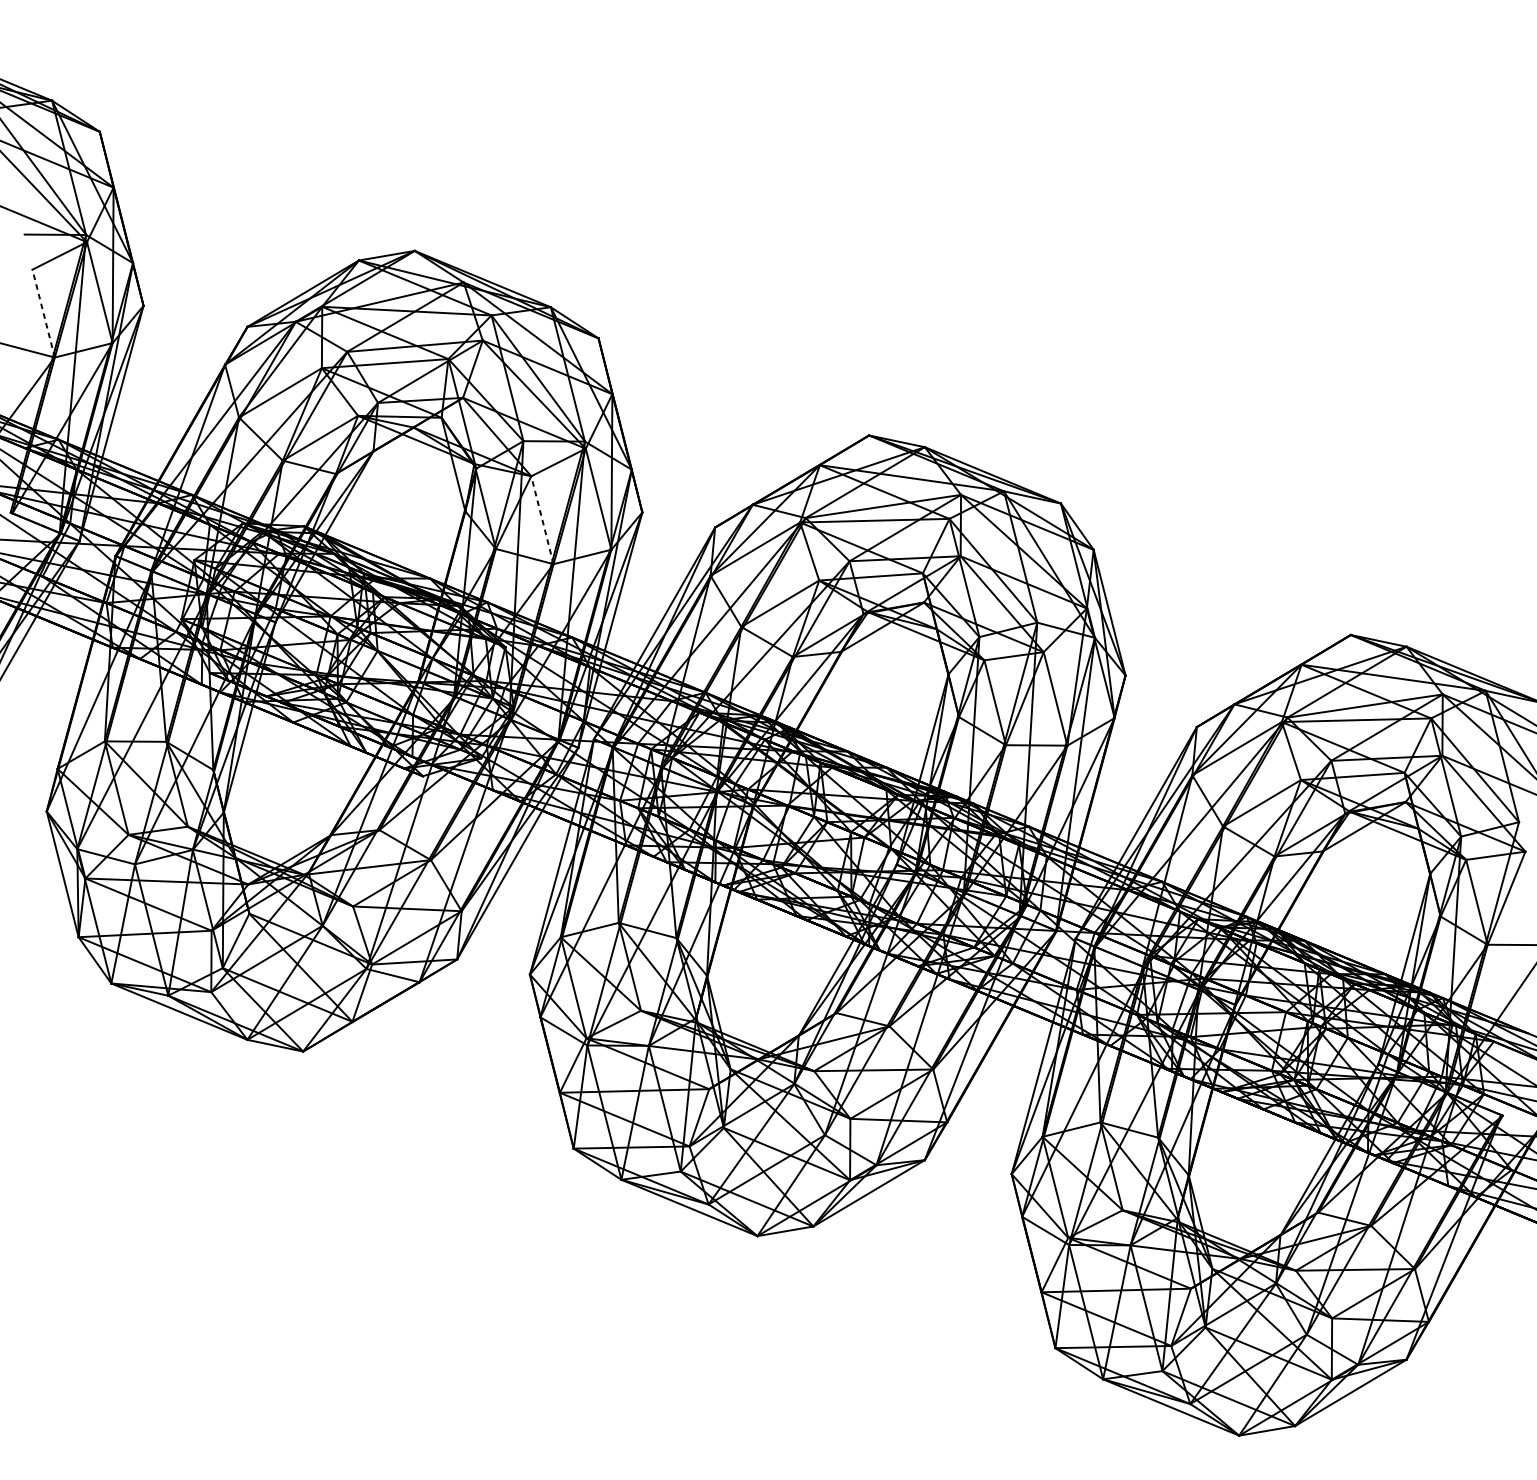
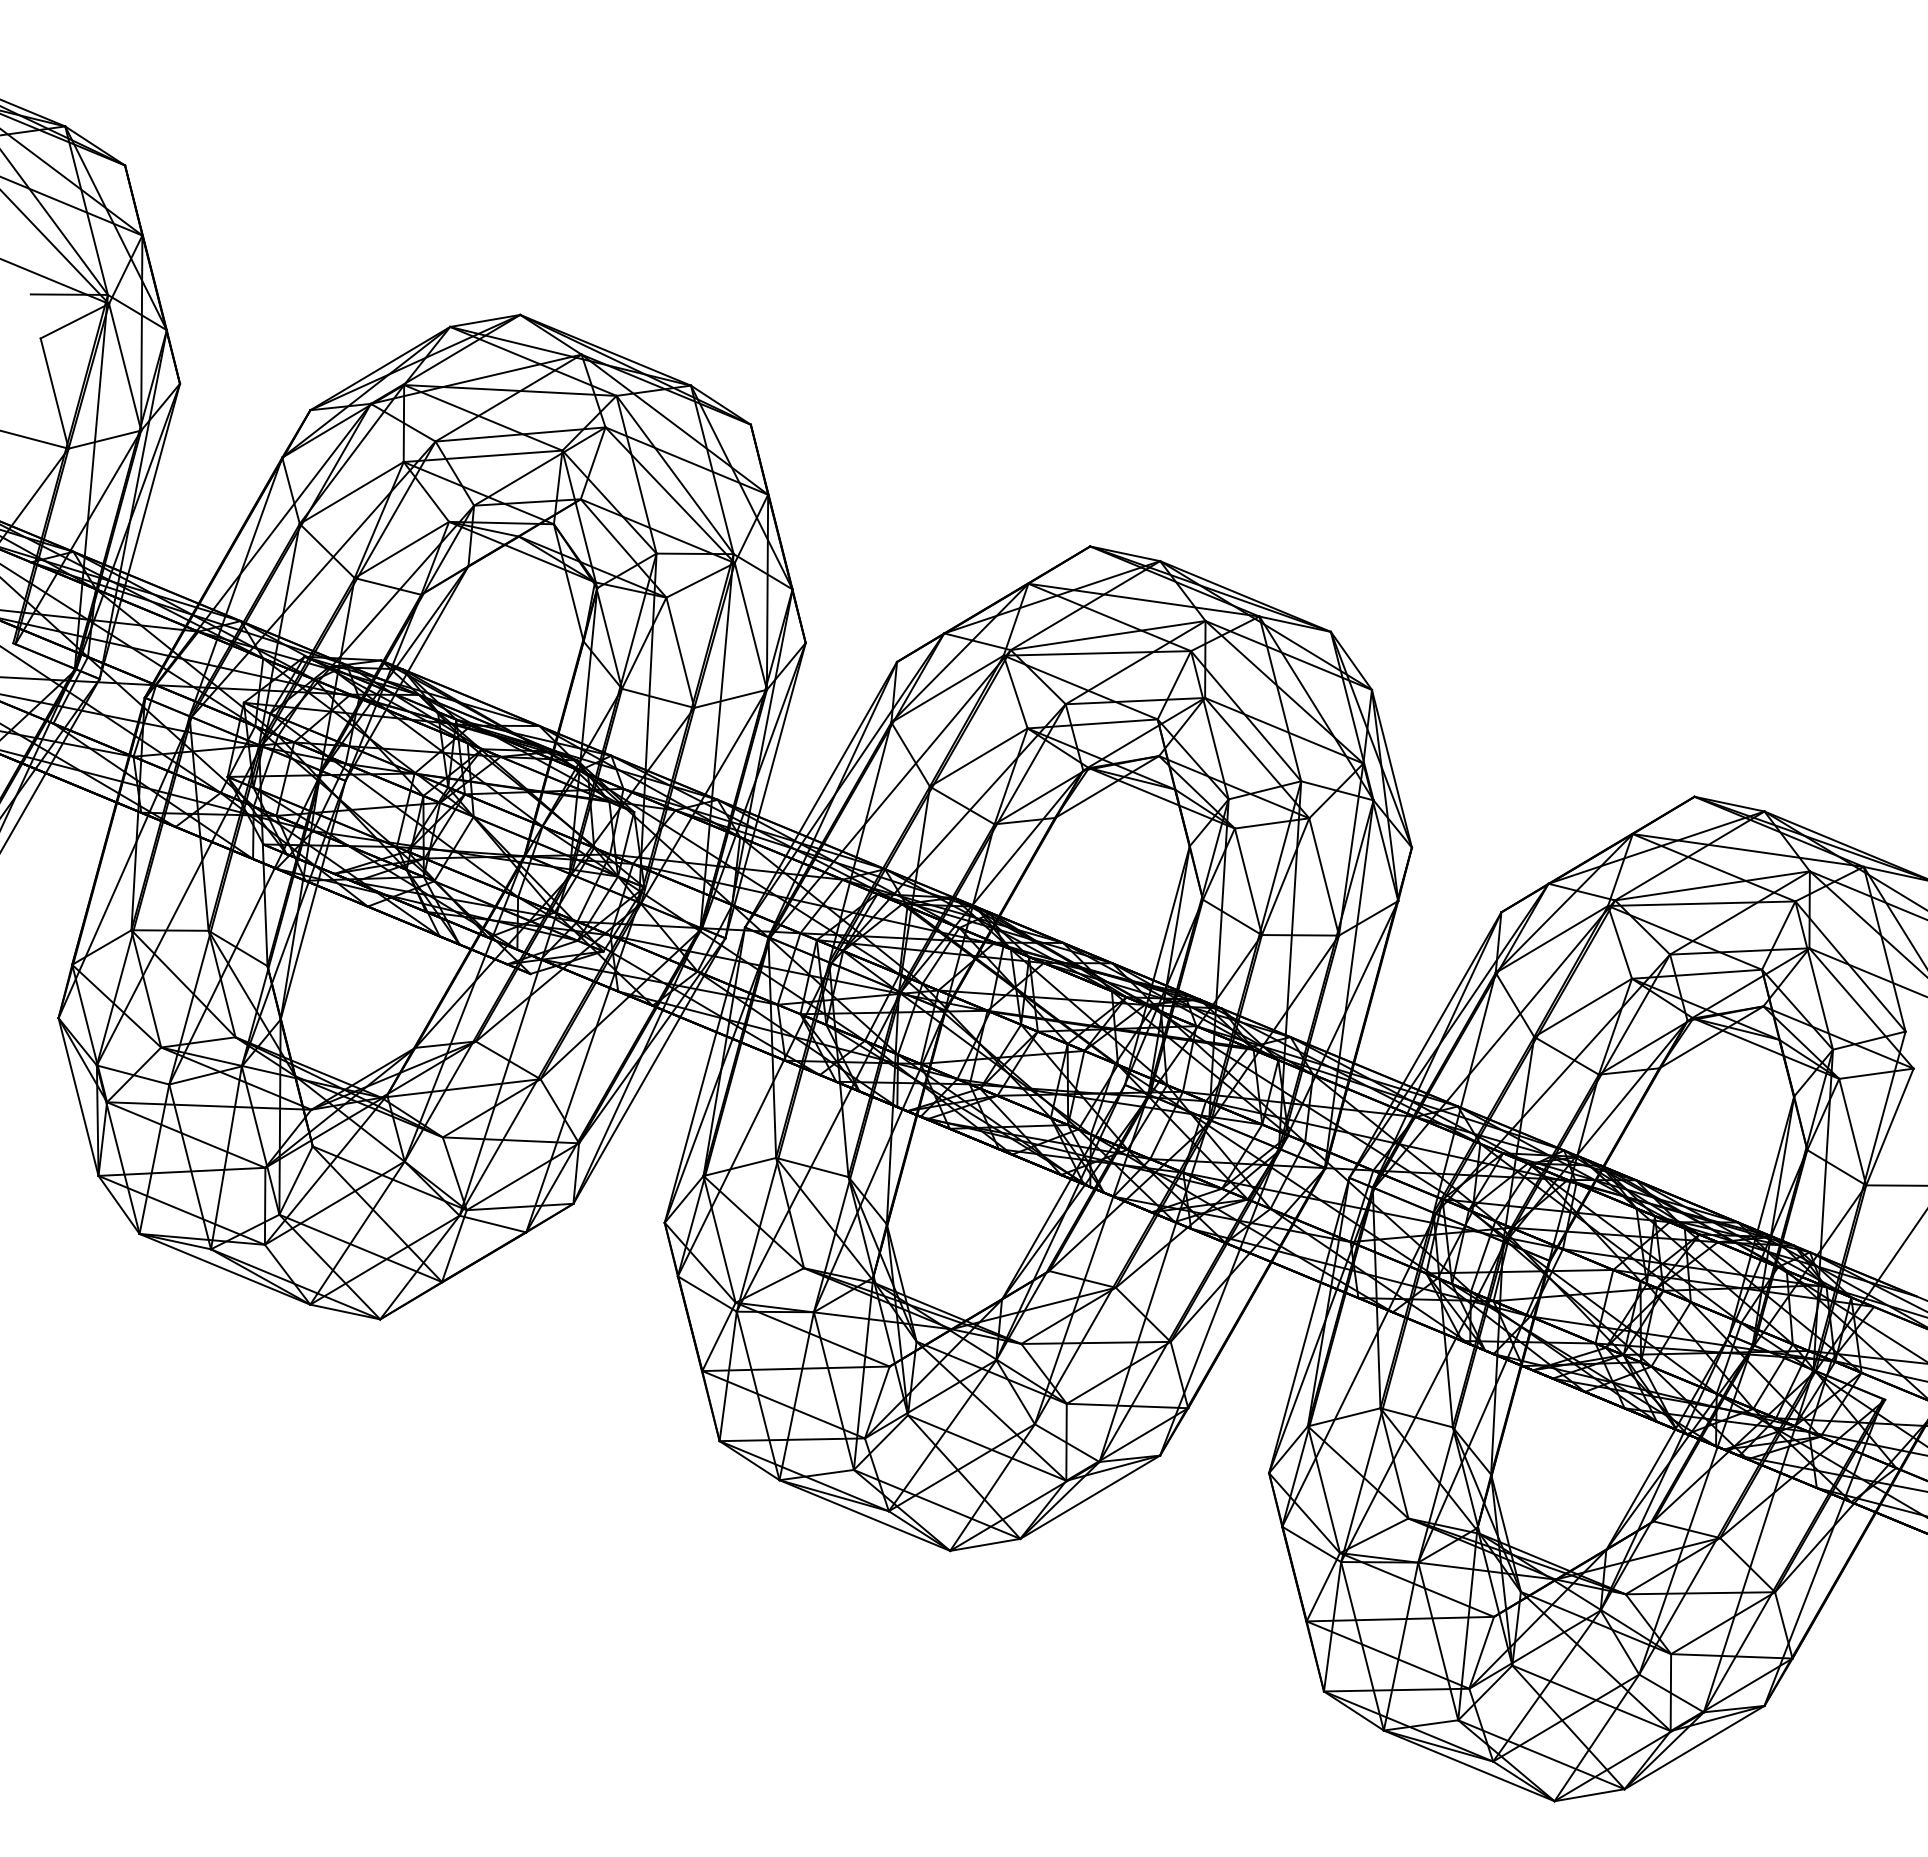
line: (43, 313) -> (54, 393), dashed -> solid
line: (542, 520) -> (680, 652), dashed -> solid

